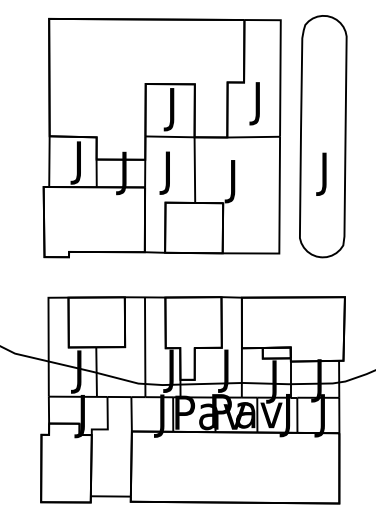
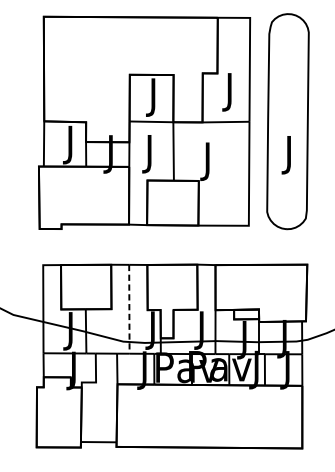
line: (145, 347) -> (129, 309), solid -> dashed

